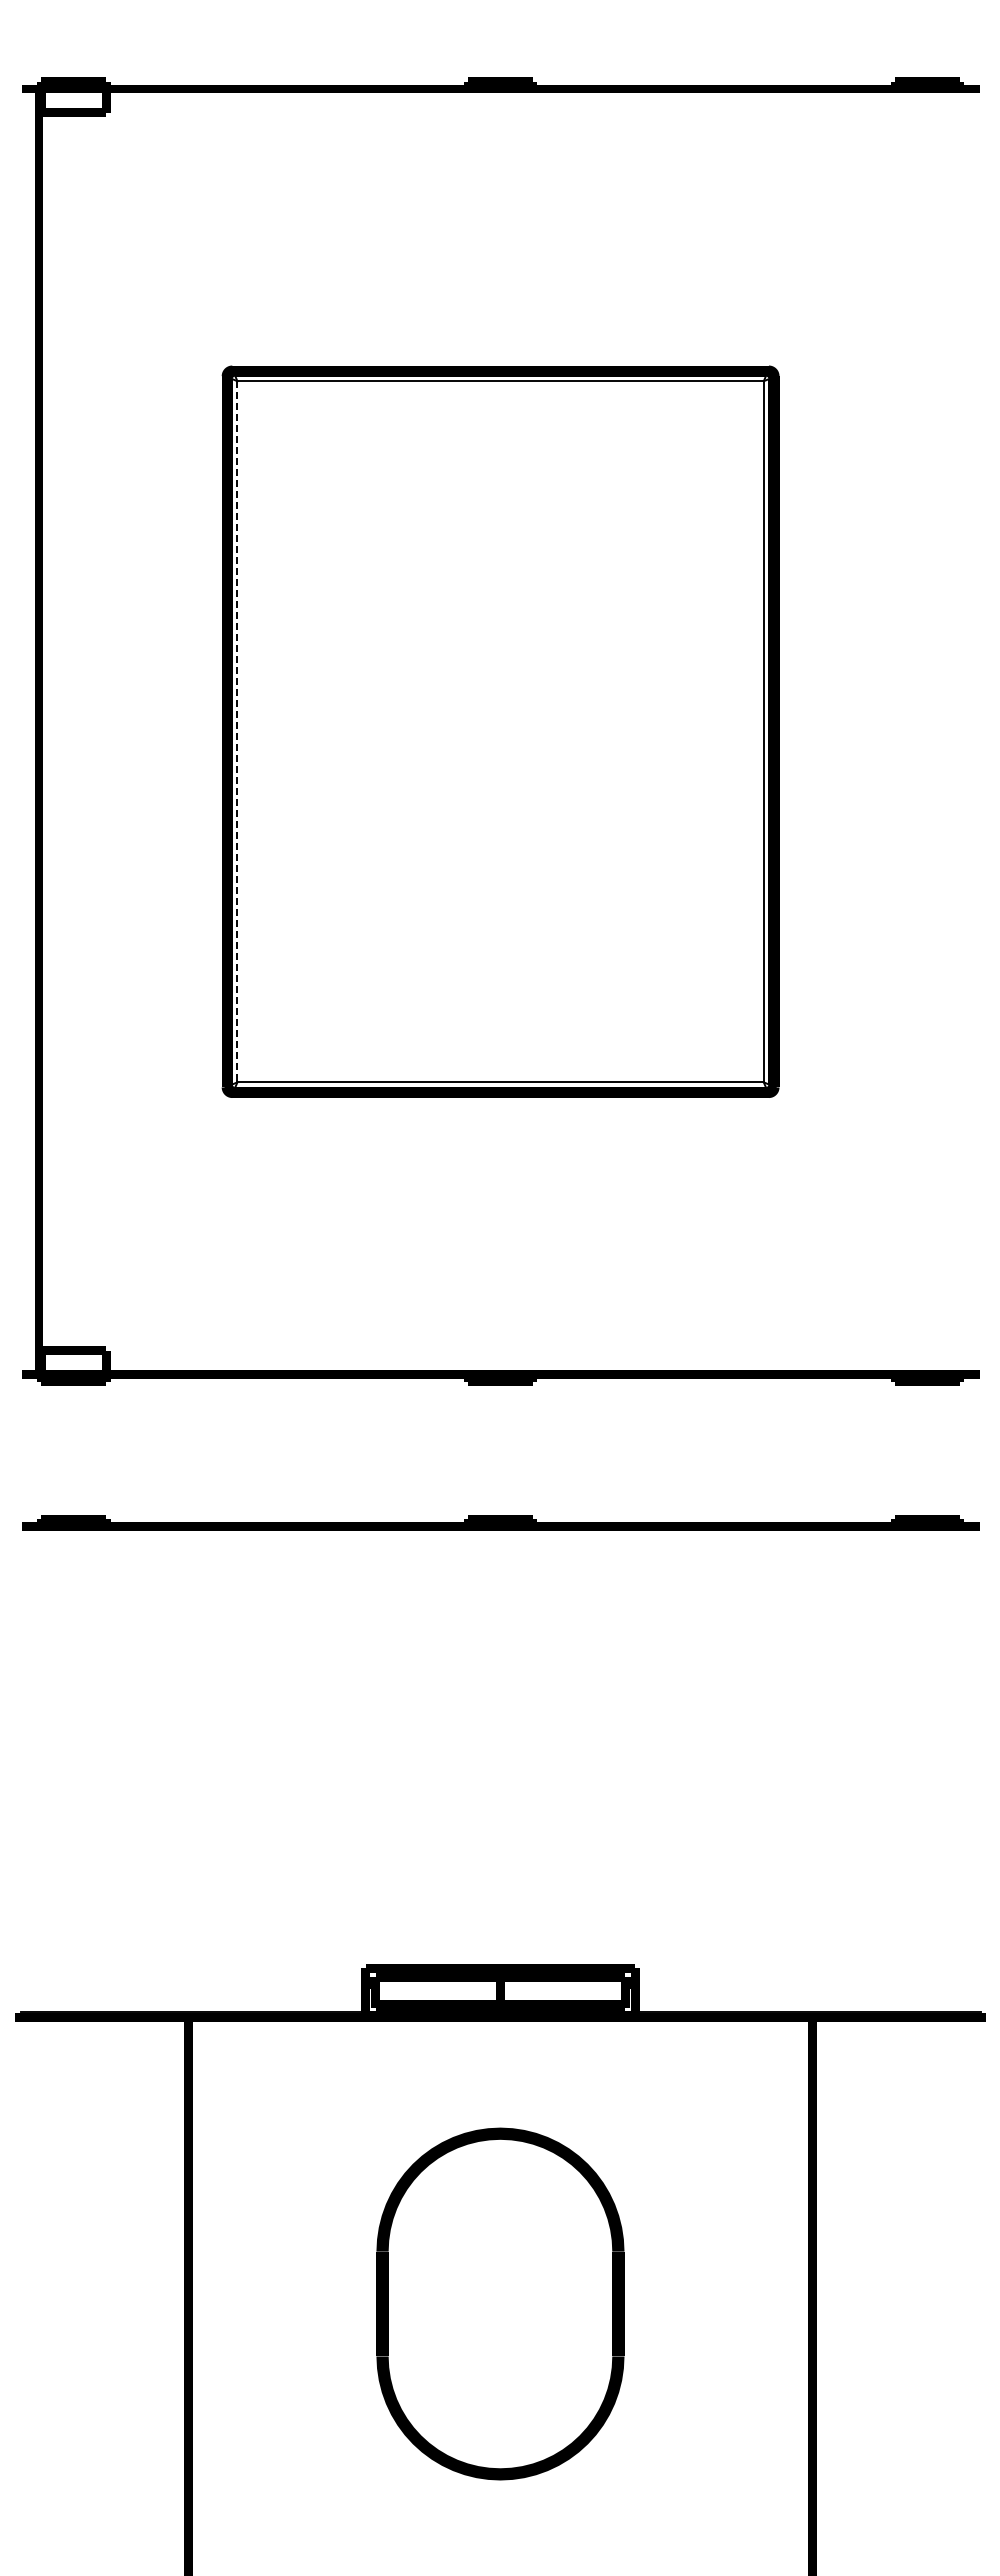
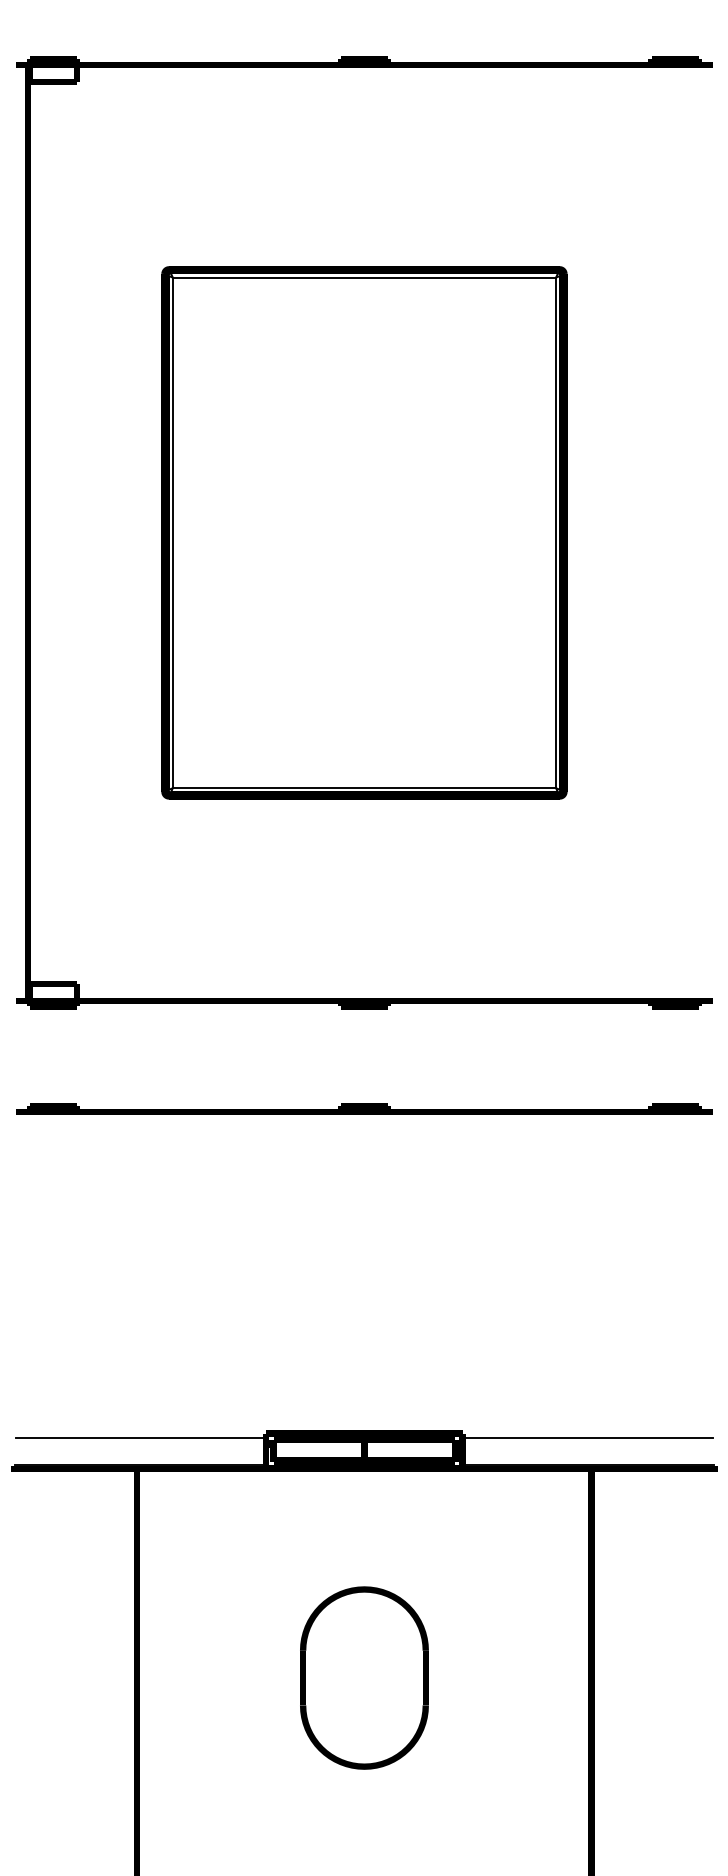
line: (237, 731) -> (172, 532), dashed -> solid
line: (193, 1974) -> (140, 1437), added
line: (807, 1974) -> (587, 1437), added
part: (500, 2304) -> (364, 1678), size x0.71

